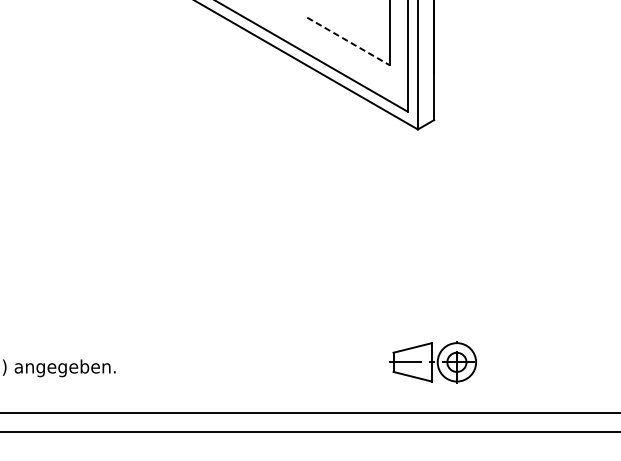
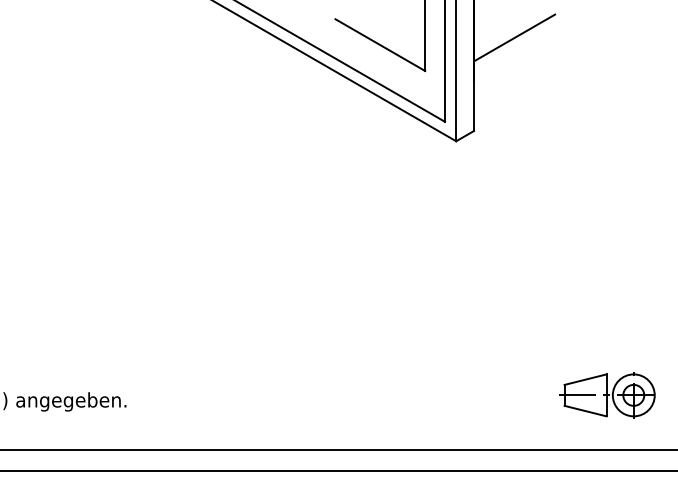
line: (471, 34) -> (514, 37), added
line: (348, 41) -> (380, 45), dashed -> solid
part: (432, 362) -> (607, 395), moved

